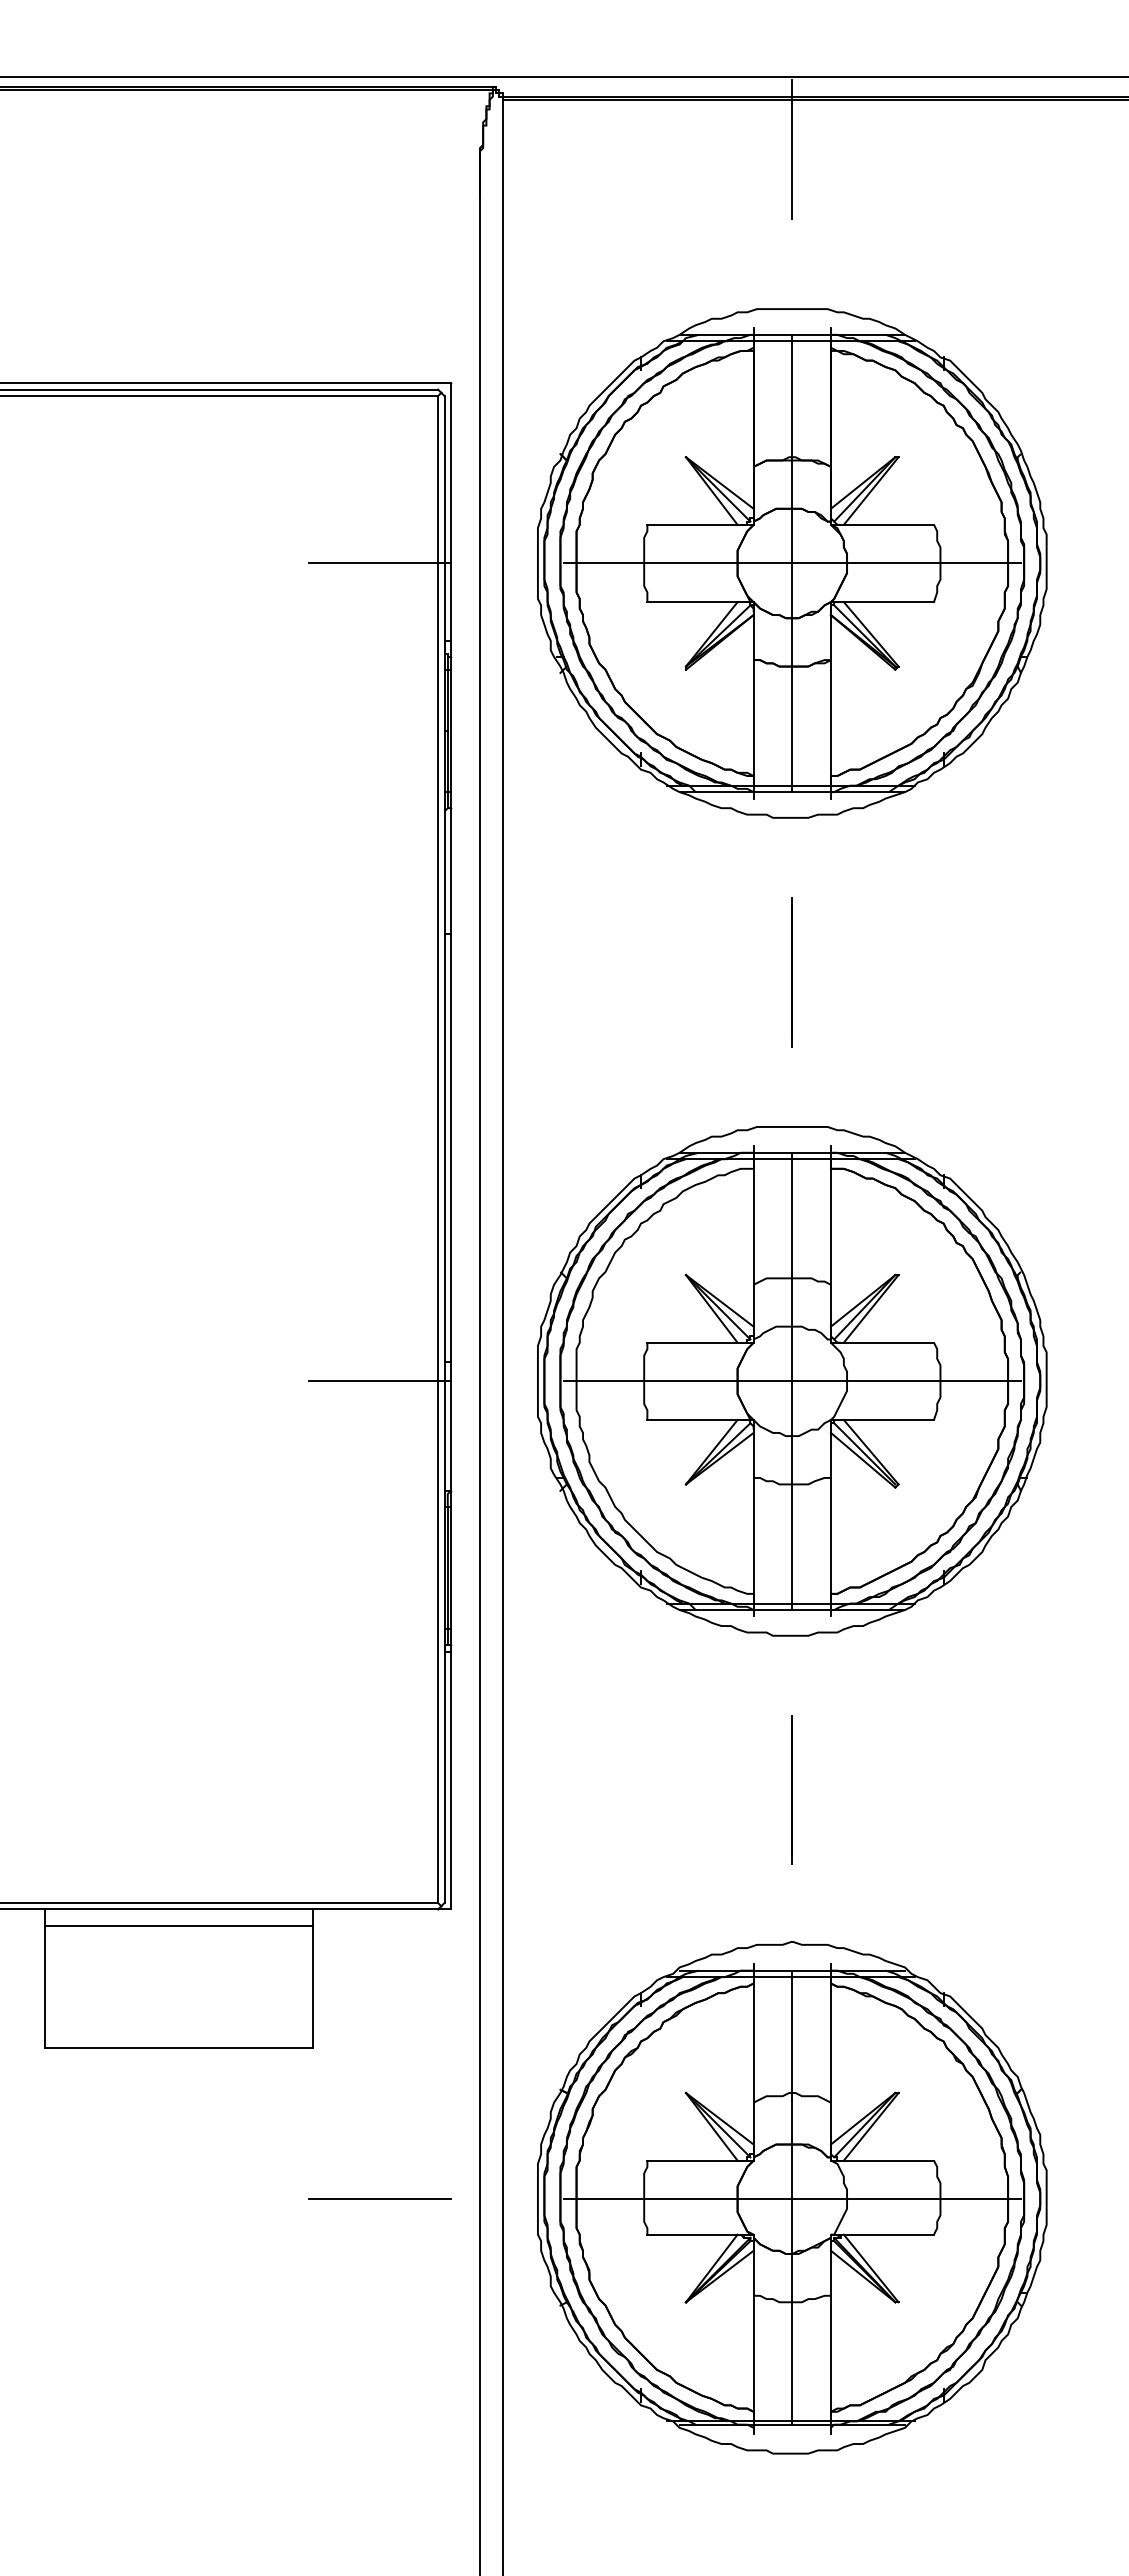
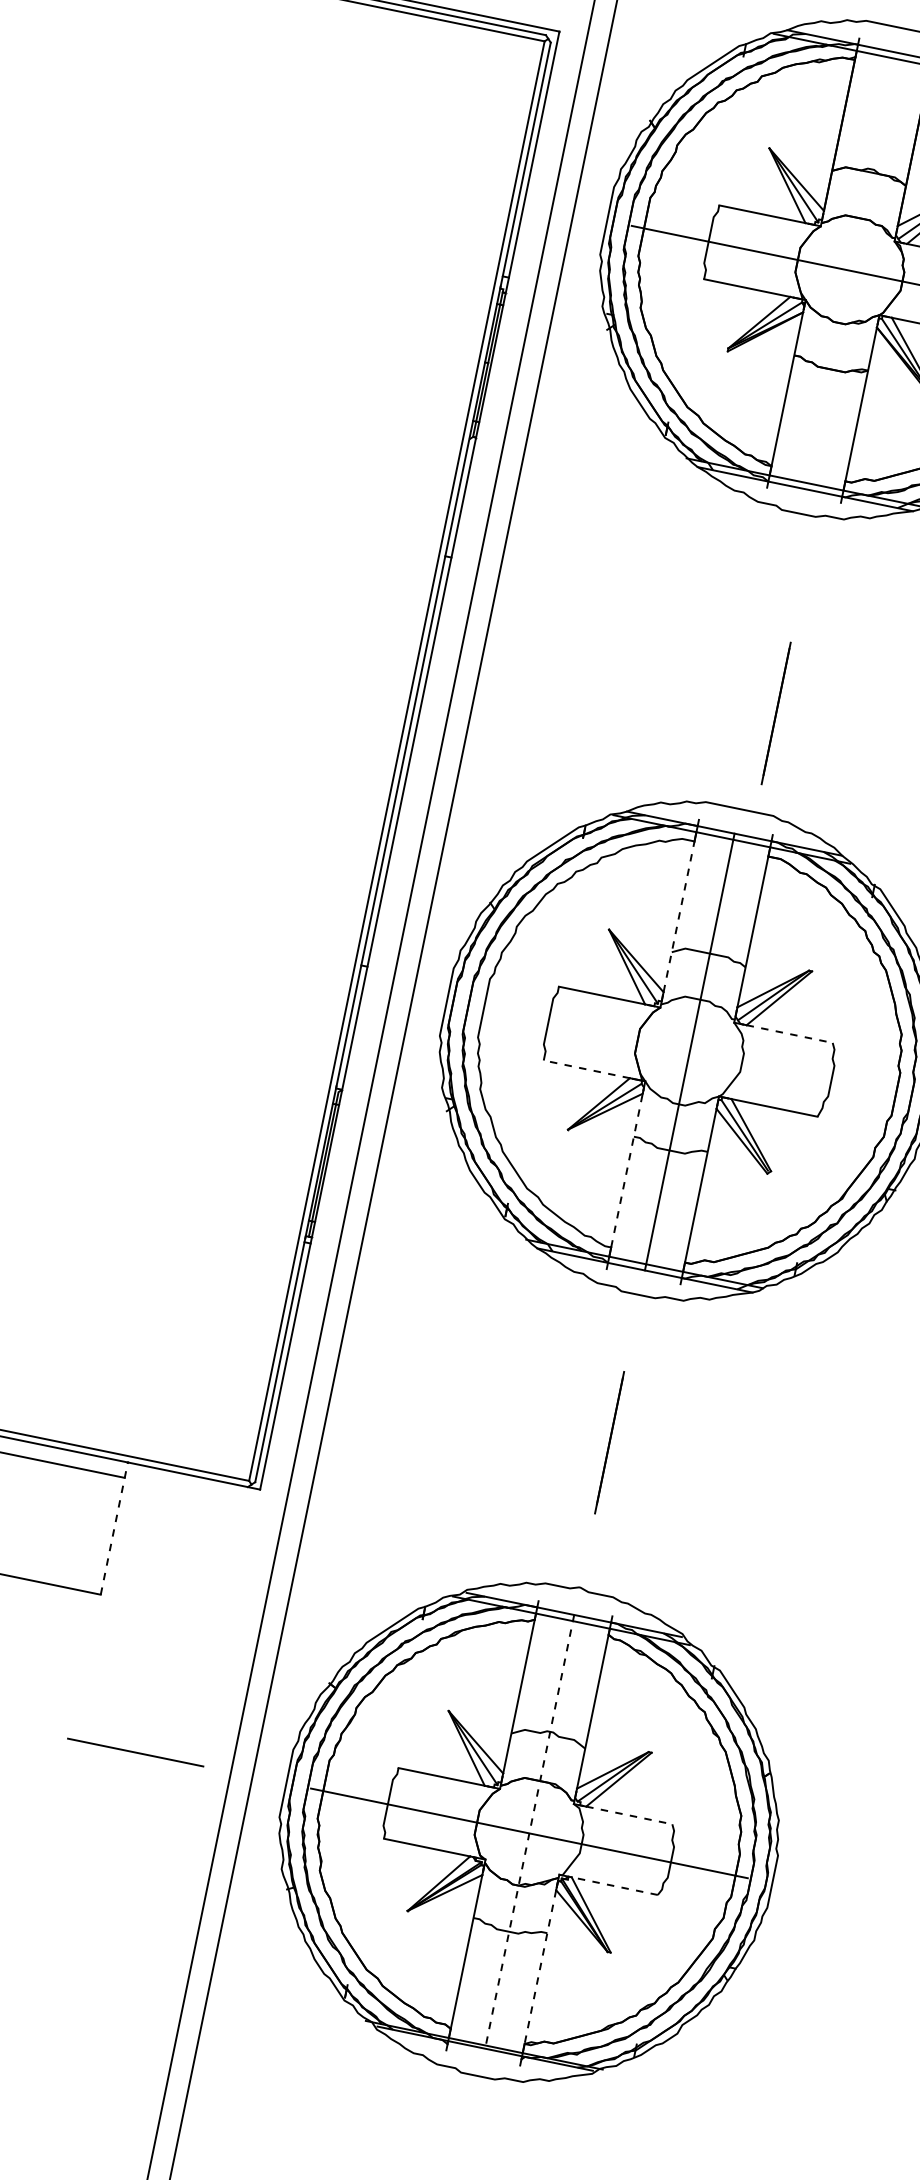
line: (379, 563) -> (455, 189), removed
line: (792, 563) -> (850, 270), removed
line: (791, 972) -> (775, 713), moved
line: (753, 1247) -> (678, 916), solid -> dashed
line: (889, 1342) -> (790, 1033), solid -> dashed
line: (379, 1381) -> (295, 971), removed
line: (791, 1381) -> (688, 1052), removed
line: (691, 1419) -> (586, 1068), solid -> dashed
line: (753, 1512) -> (627, 1169), solid -> dashed
line: (312, 1978) -> (114, 1528), solid -> dashed
line: (889, 2160) -> (629, 1815), solid -> dashed
line: (792, 2198) -> (529, 1832), solid -> dashed
line: (888, 2234) -> (614, 1885), solid -> dashed
line: (830, 2331) -> (539, 1967), solid -> dashed

